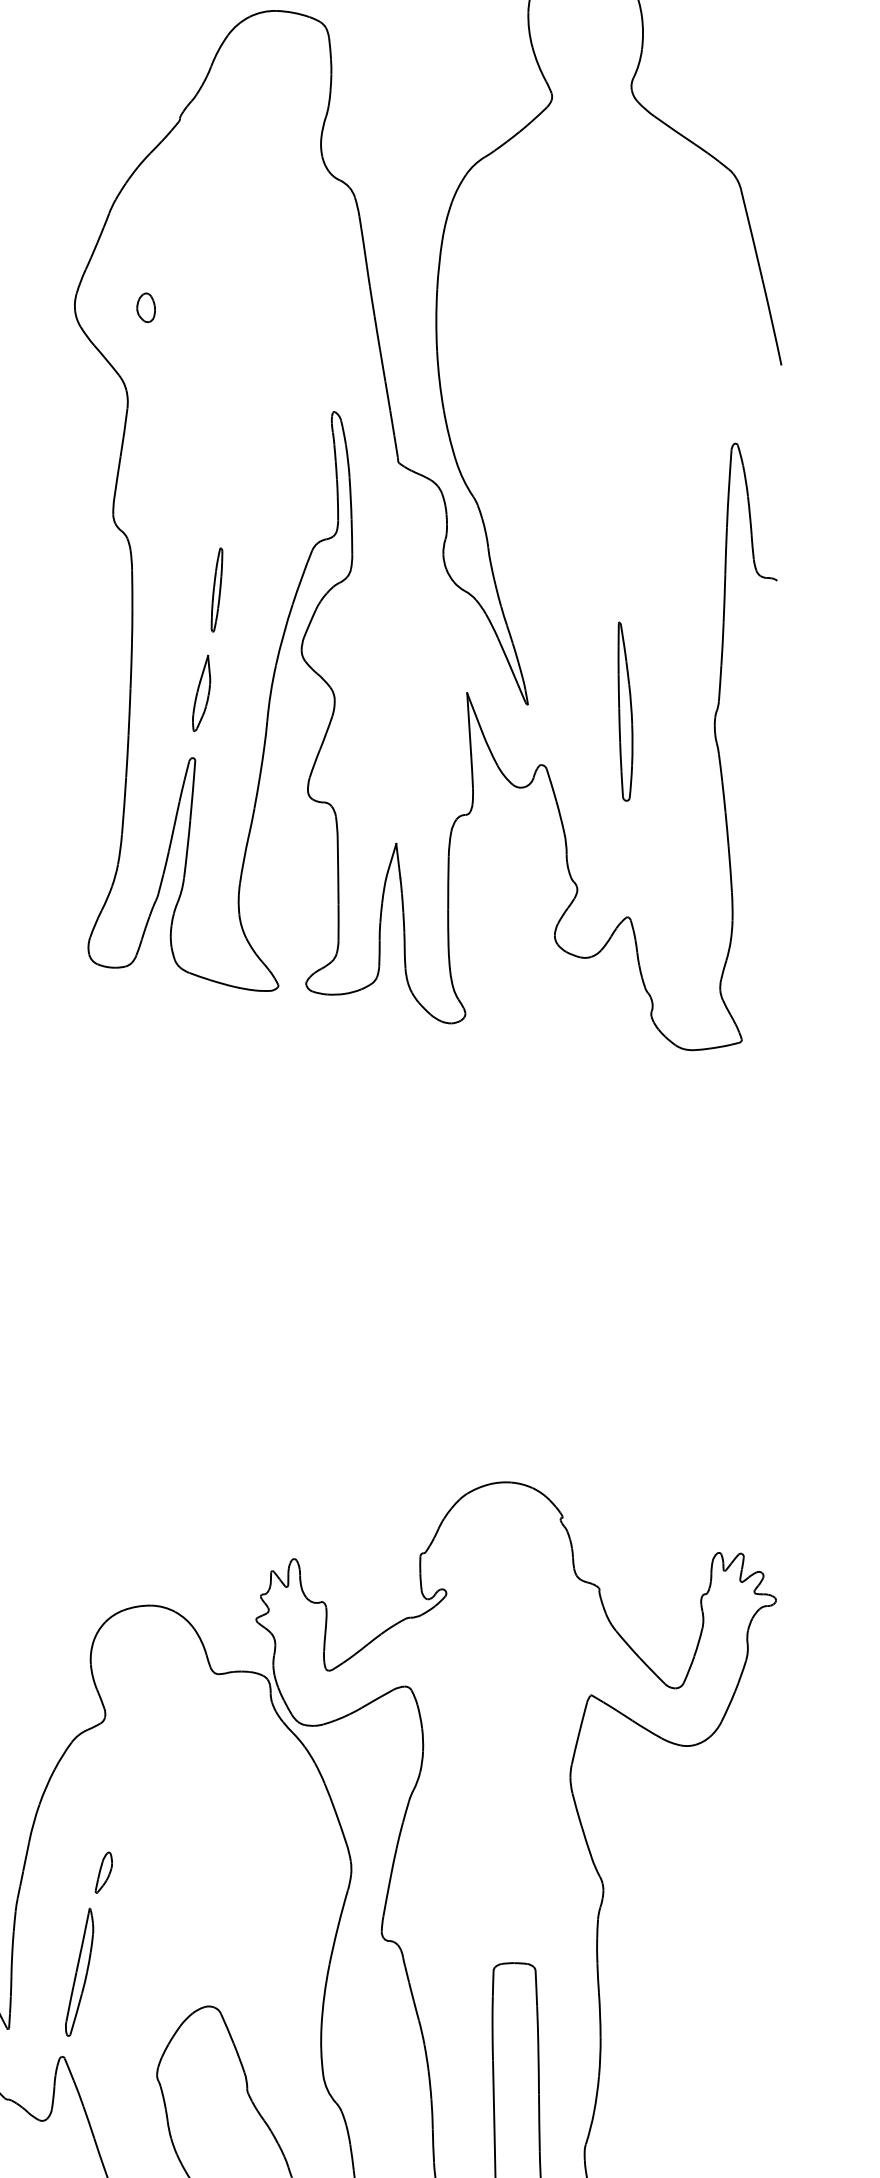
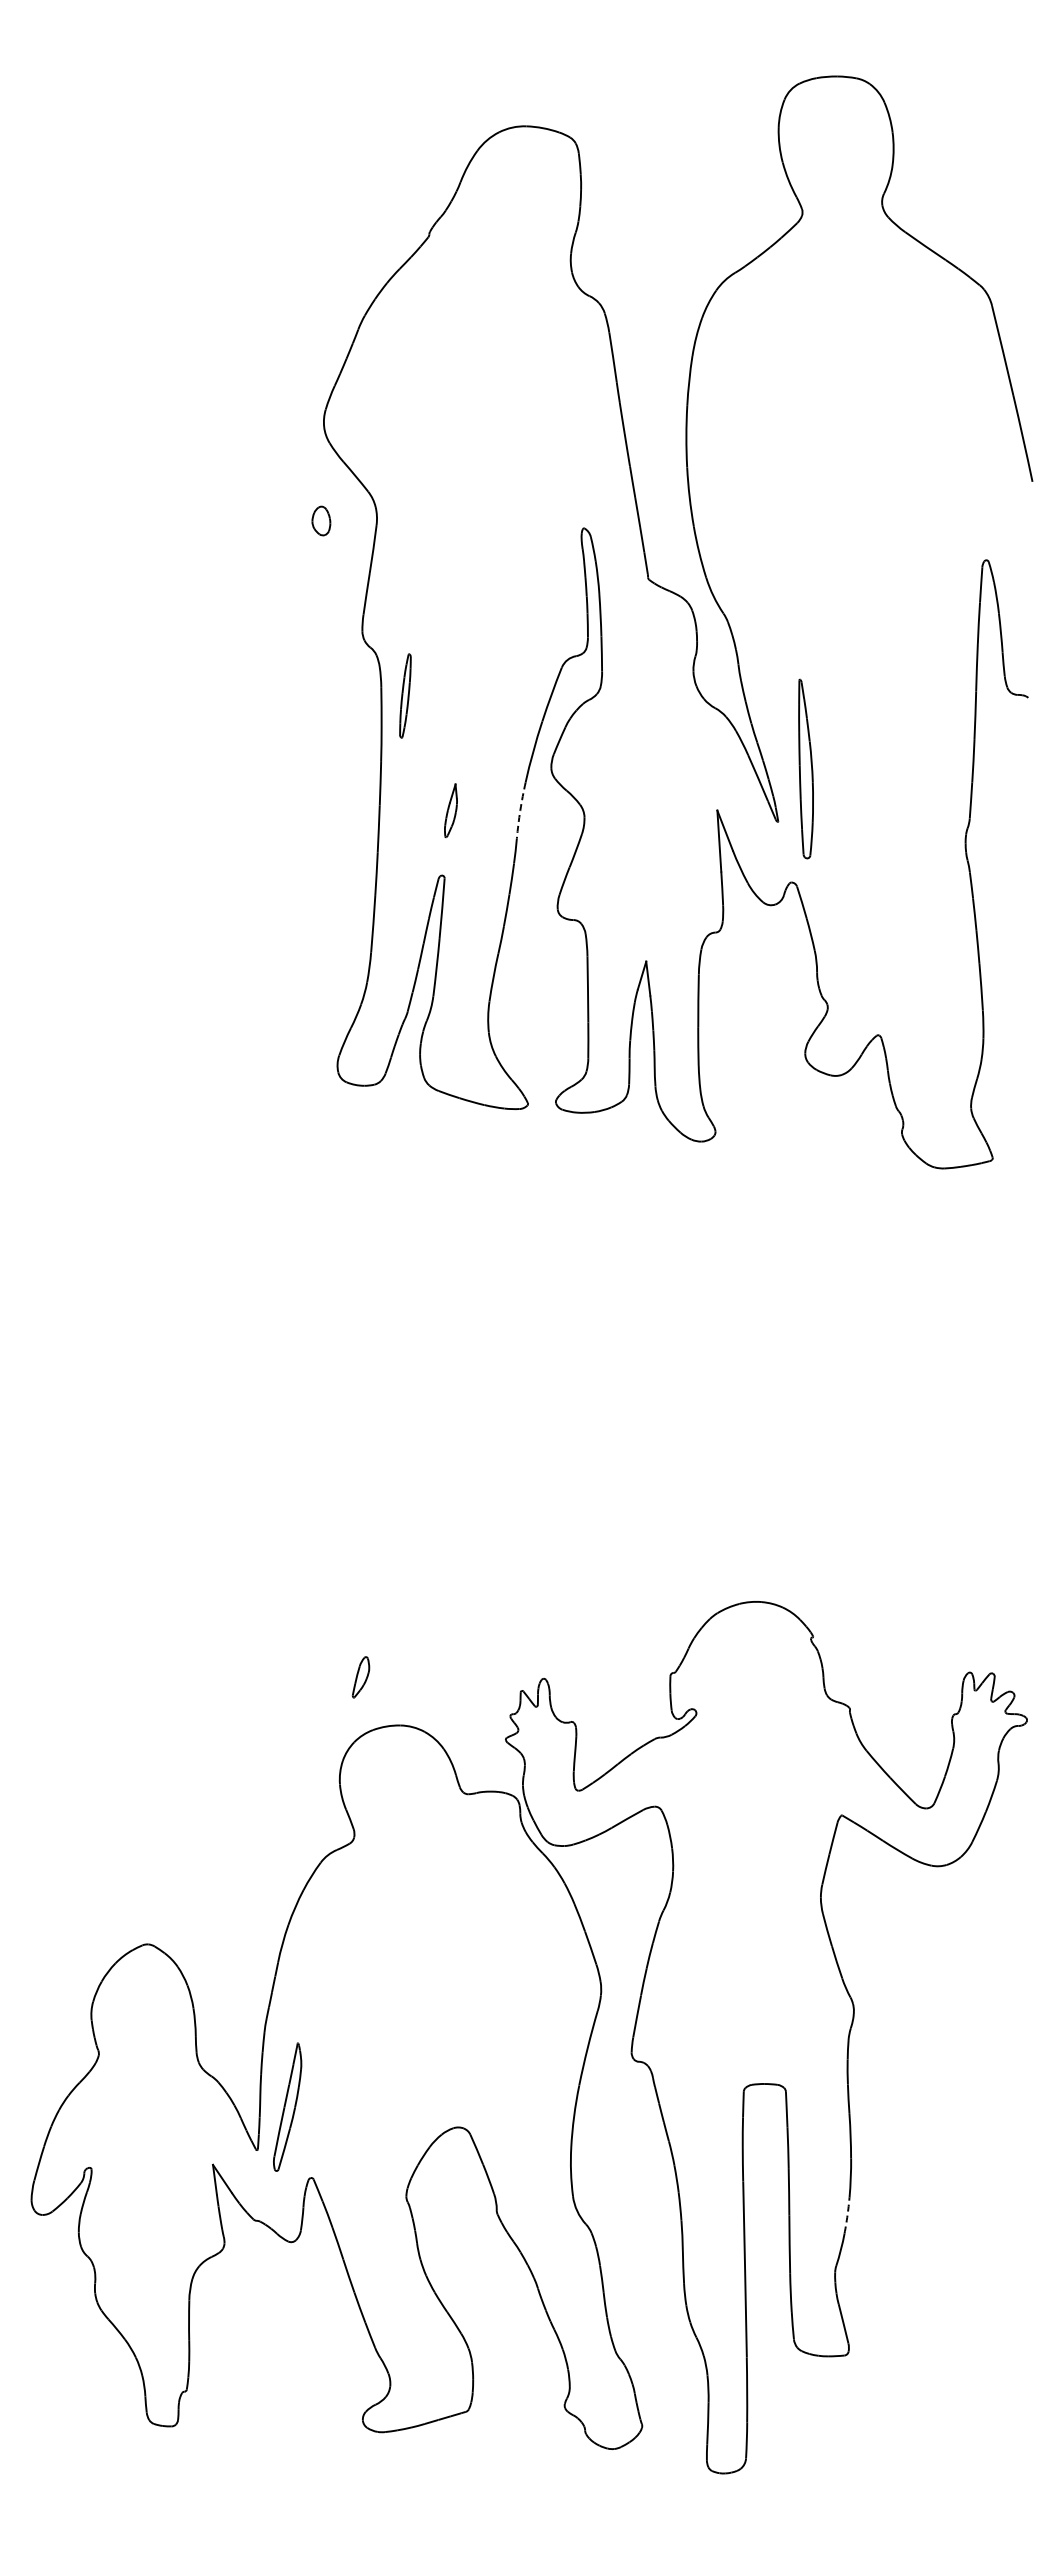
part: (146, 307) -> (321, 520), moved
part: (217, 589) -> (405, 695), moved
part: (201, 693) -> (450, 810), size x0.7
arc: (270, 693) -> (520, 810), solid -> dashed
part: (624, 711) -> (805, 768), moved
part: (103, 1872) -> (360, 1677), moved
part: (79, 1971) -> (287, 2106), moved
arc: (596, 2094) -> (847, 2215), solid -> dashed

